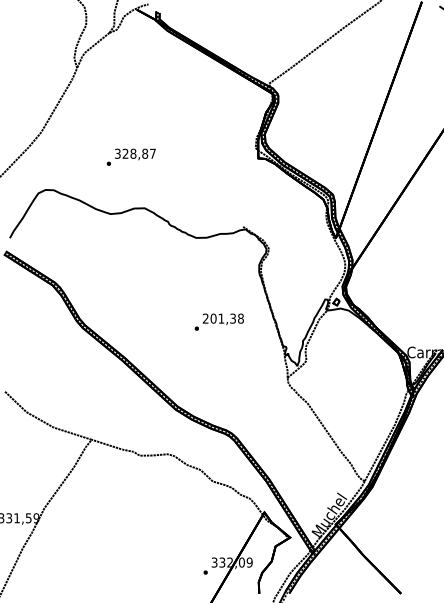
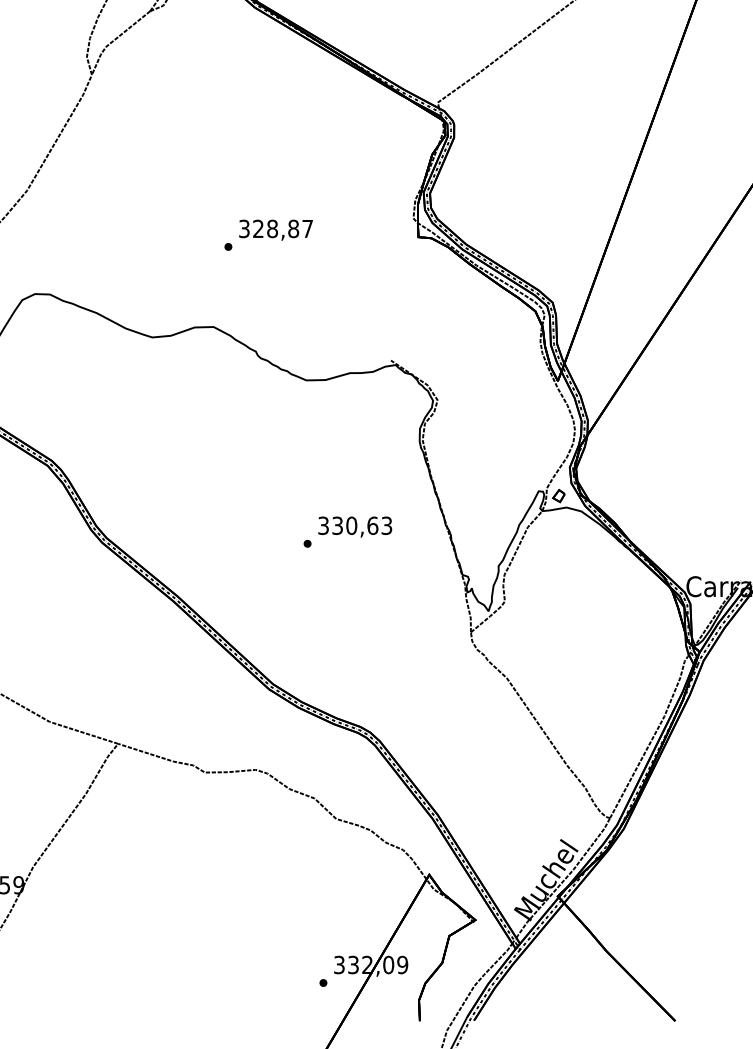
text: (130, 156) -> (267, 233), moved
text: (223, 318) -> (355, 525), 201,38 -> 330,63

